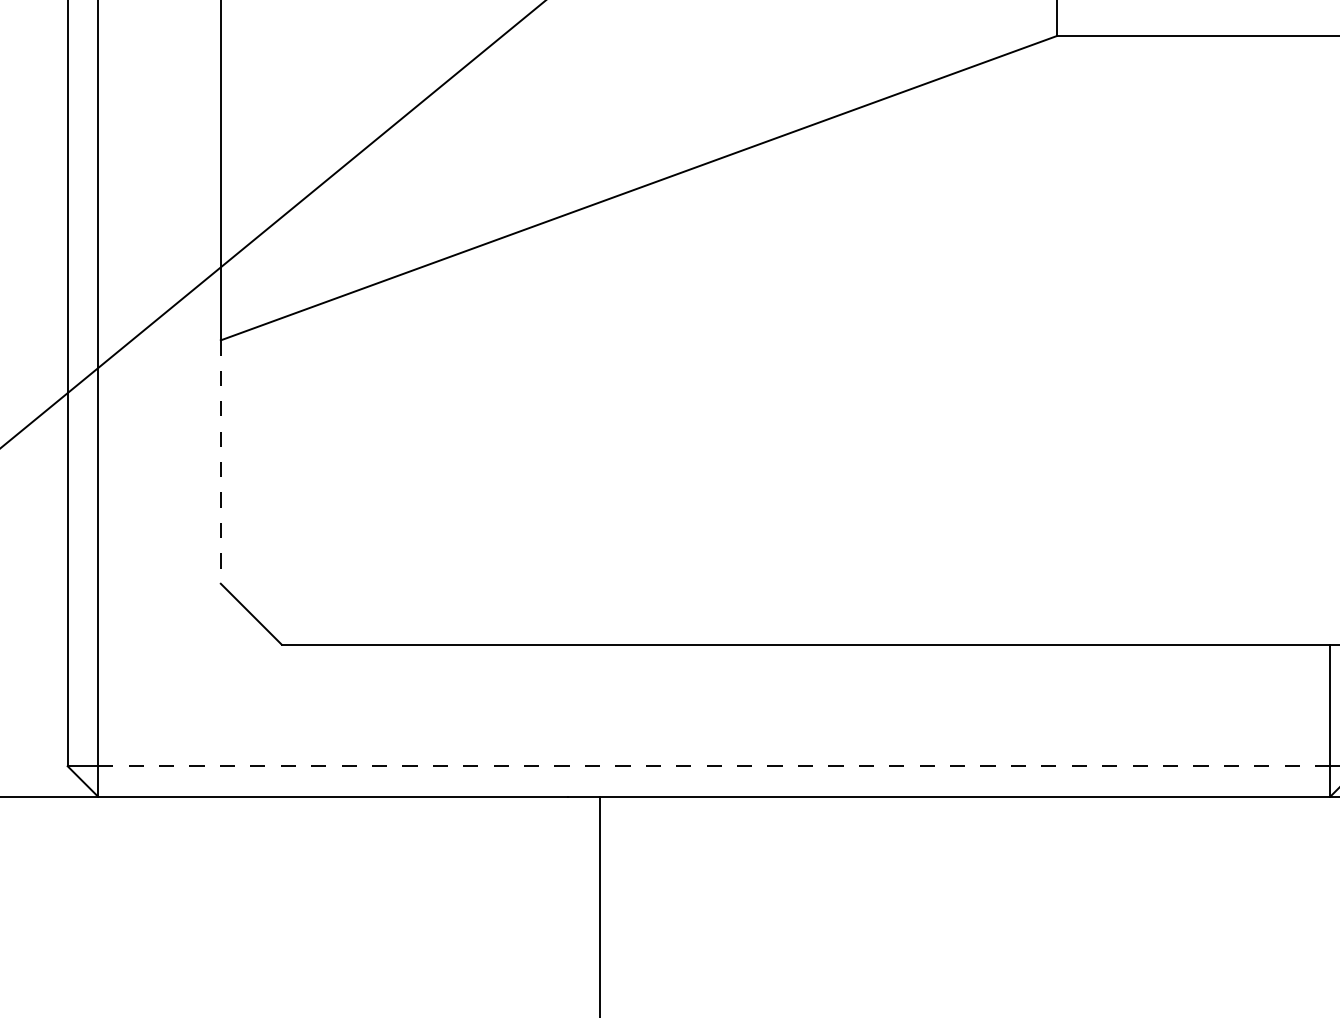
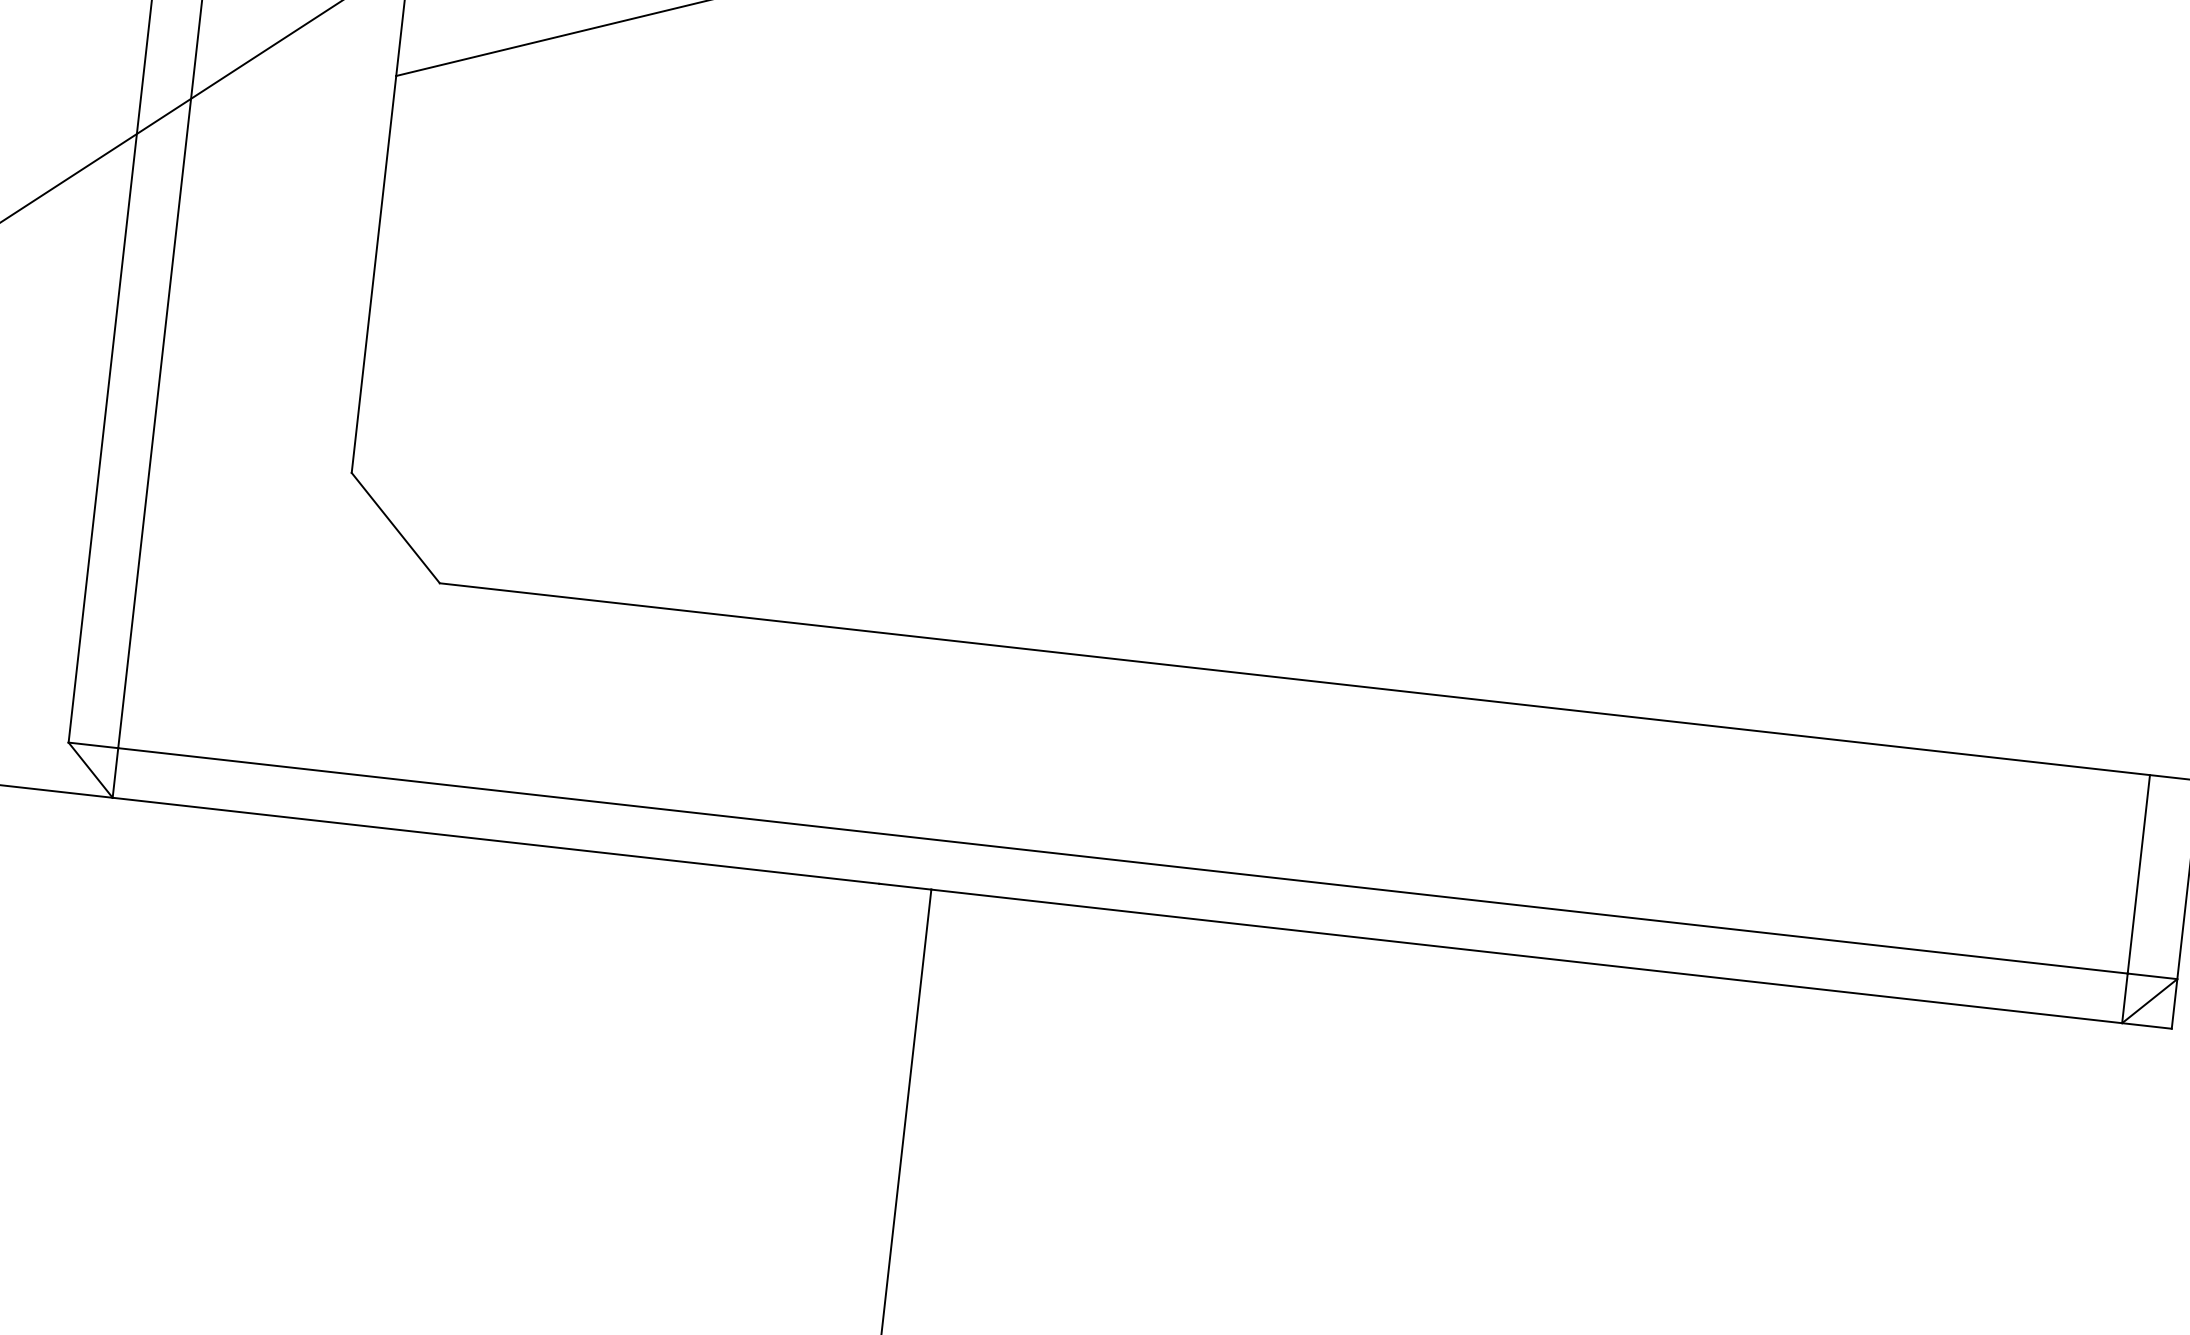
line: (220, 462) -> (373, 275), dashed -> solid
line: (714, 766) -> (1123, 861), dashed -> solid

